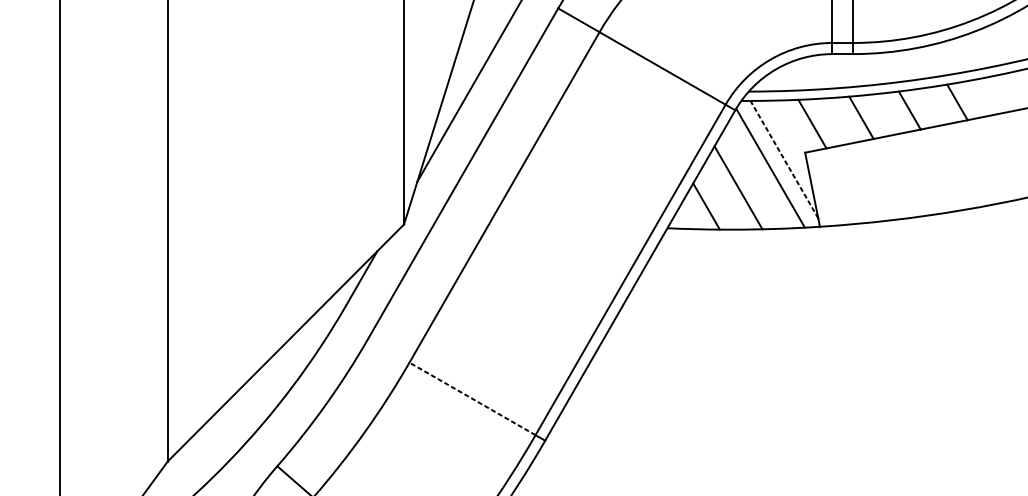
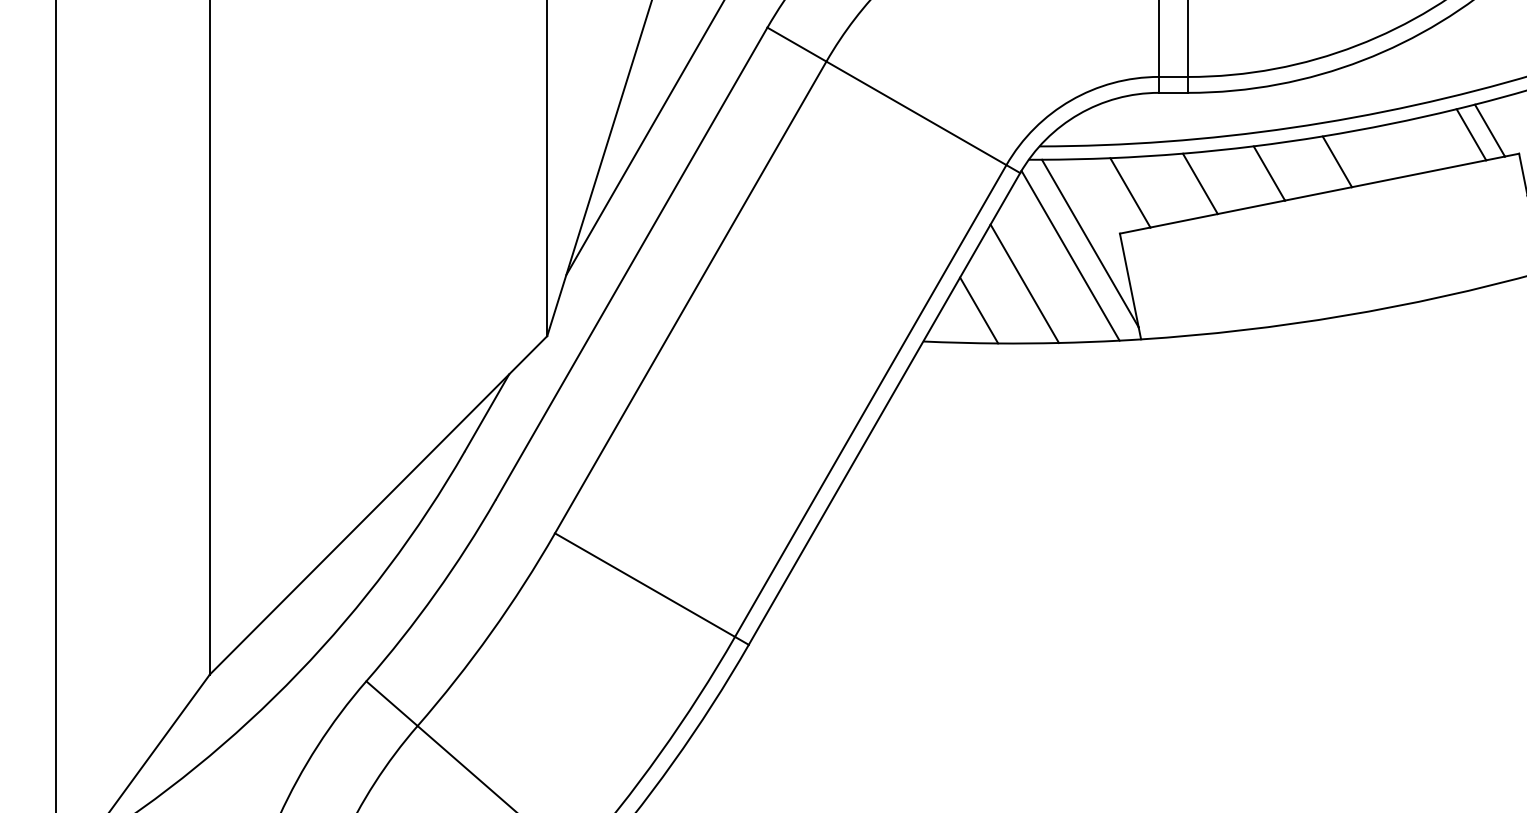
line: (784, 159) -> (1090, 243), dashed -> solid
line: (472, 399) -> (645, 585), dashed -> solid

